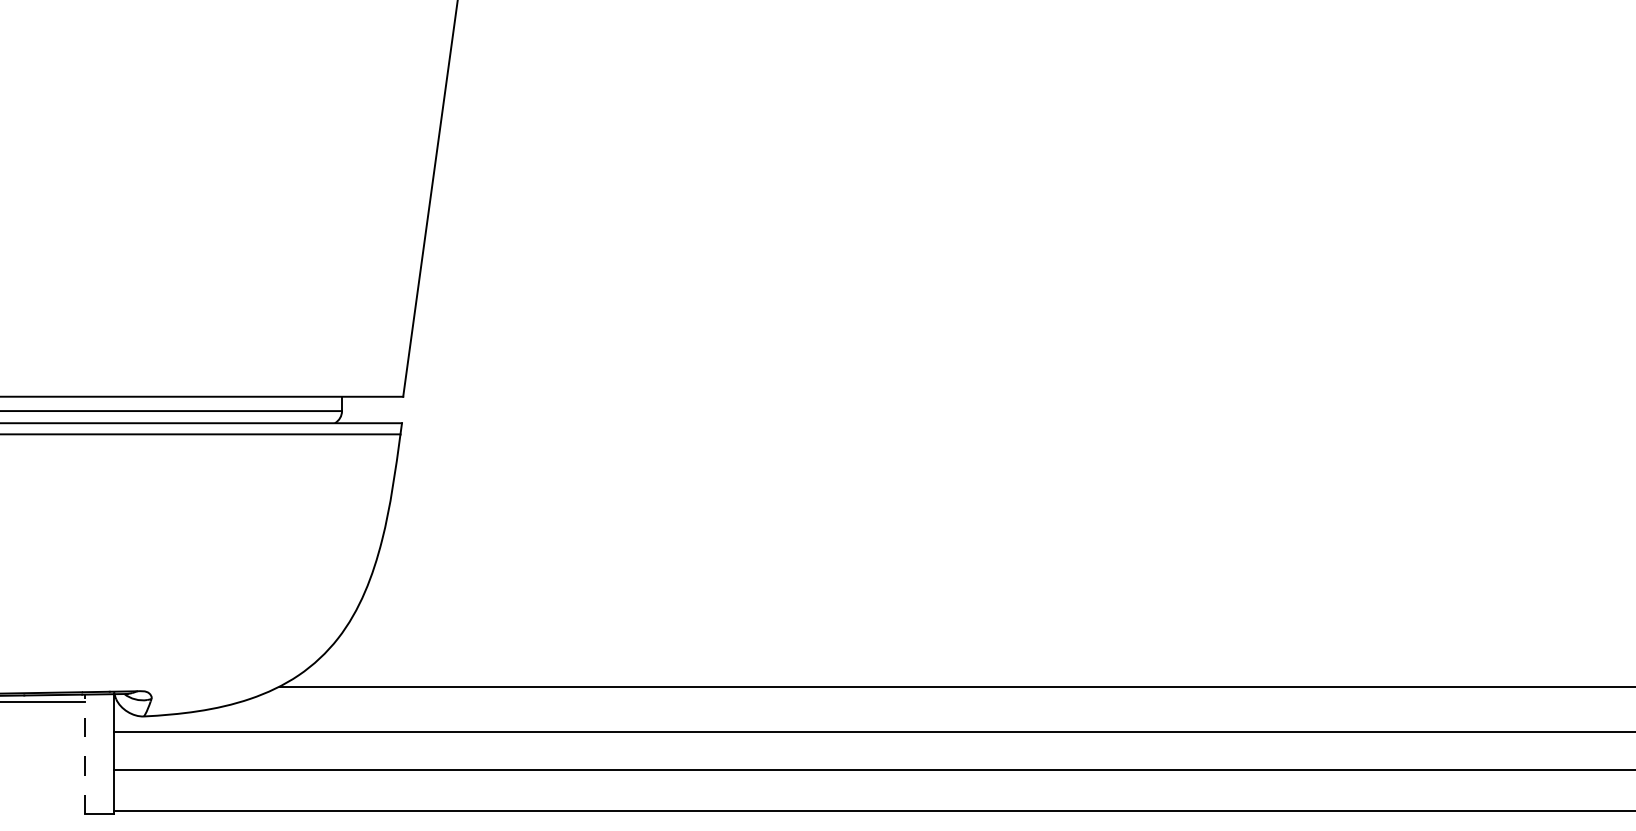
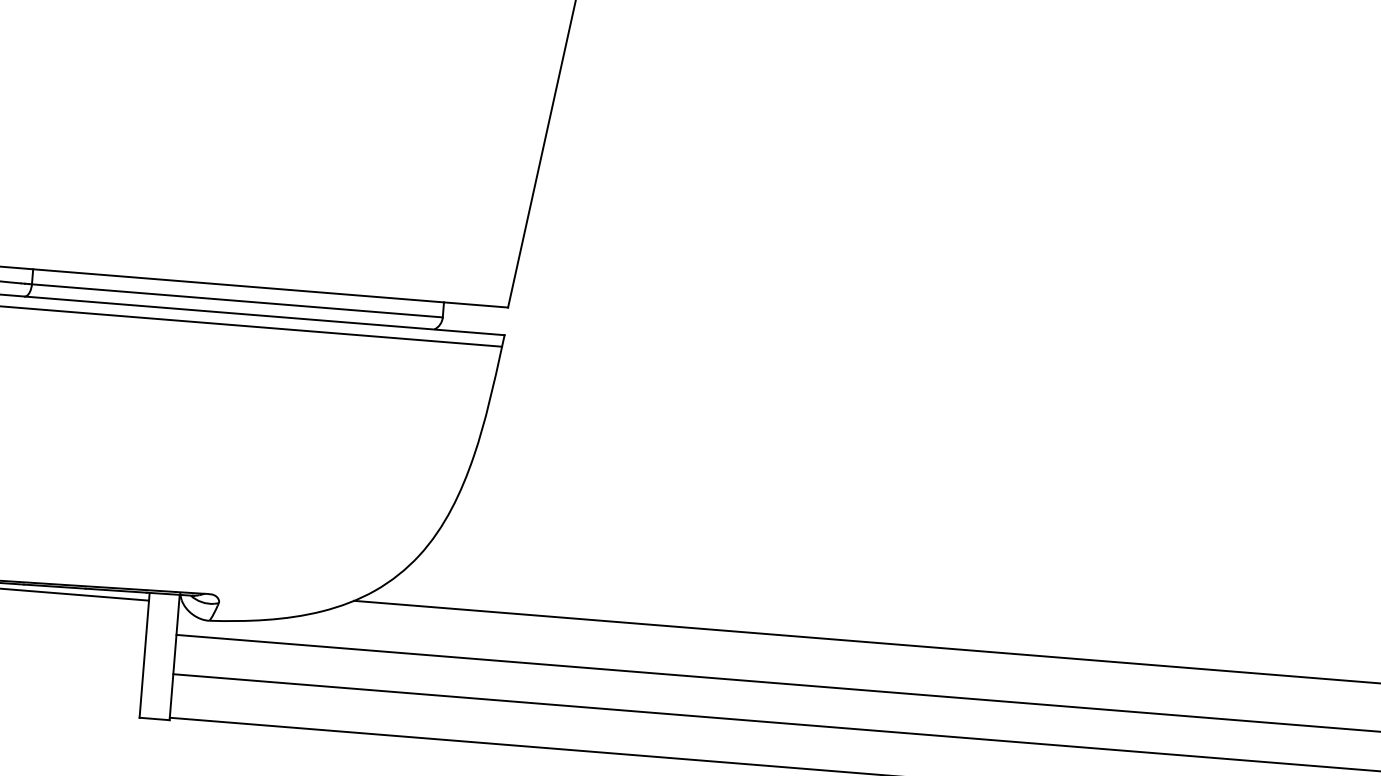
line: (85, 754) -> (144, 655), dashed -> solid

